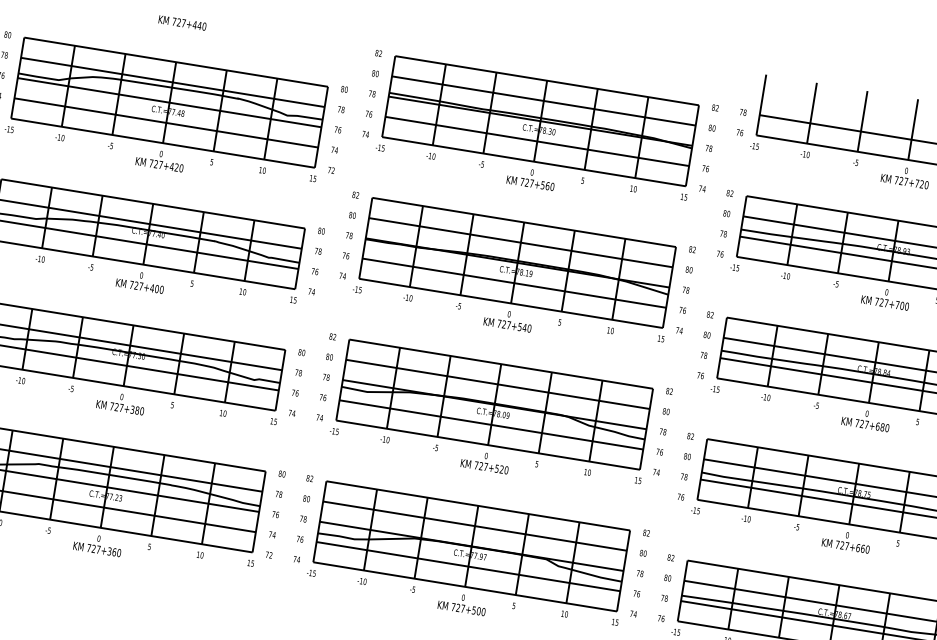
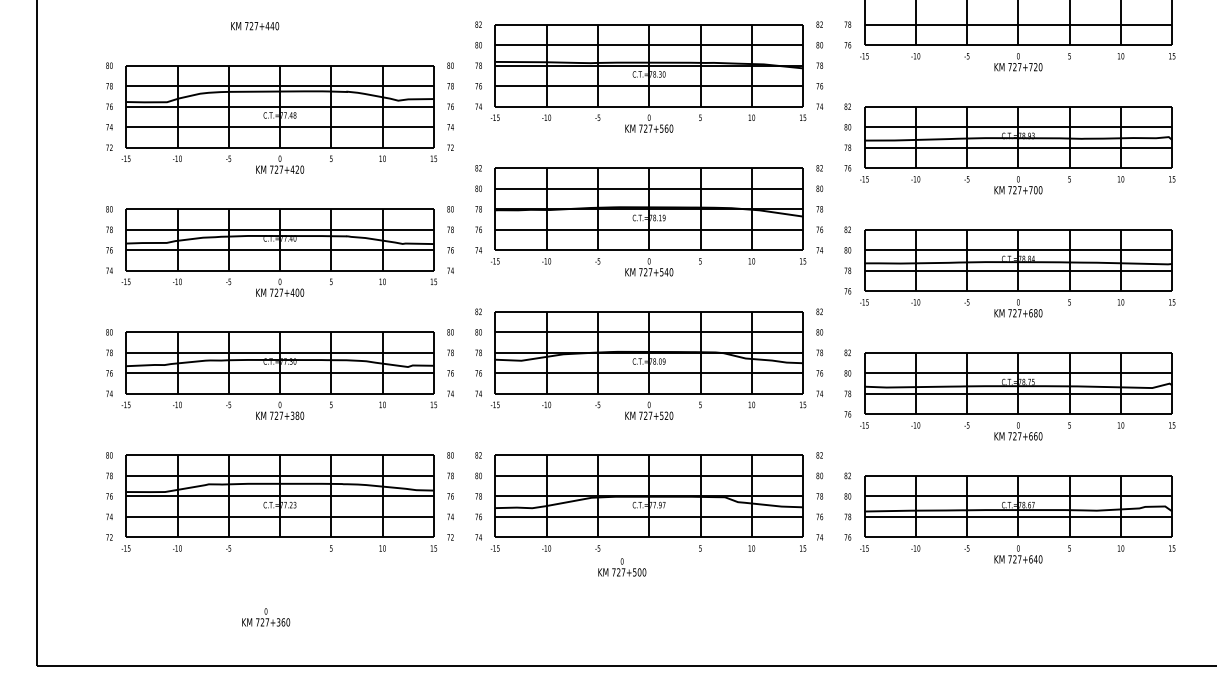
text: (182, 23) -> (255, 26), moved
text: (98, 544) -> (266, 617), moved
text: (462, 603) -> (622, 567), moved

